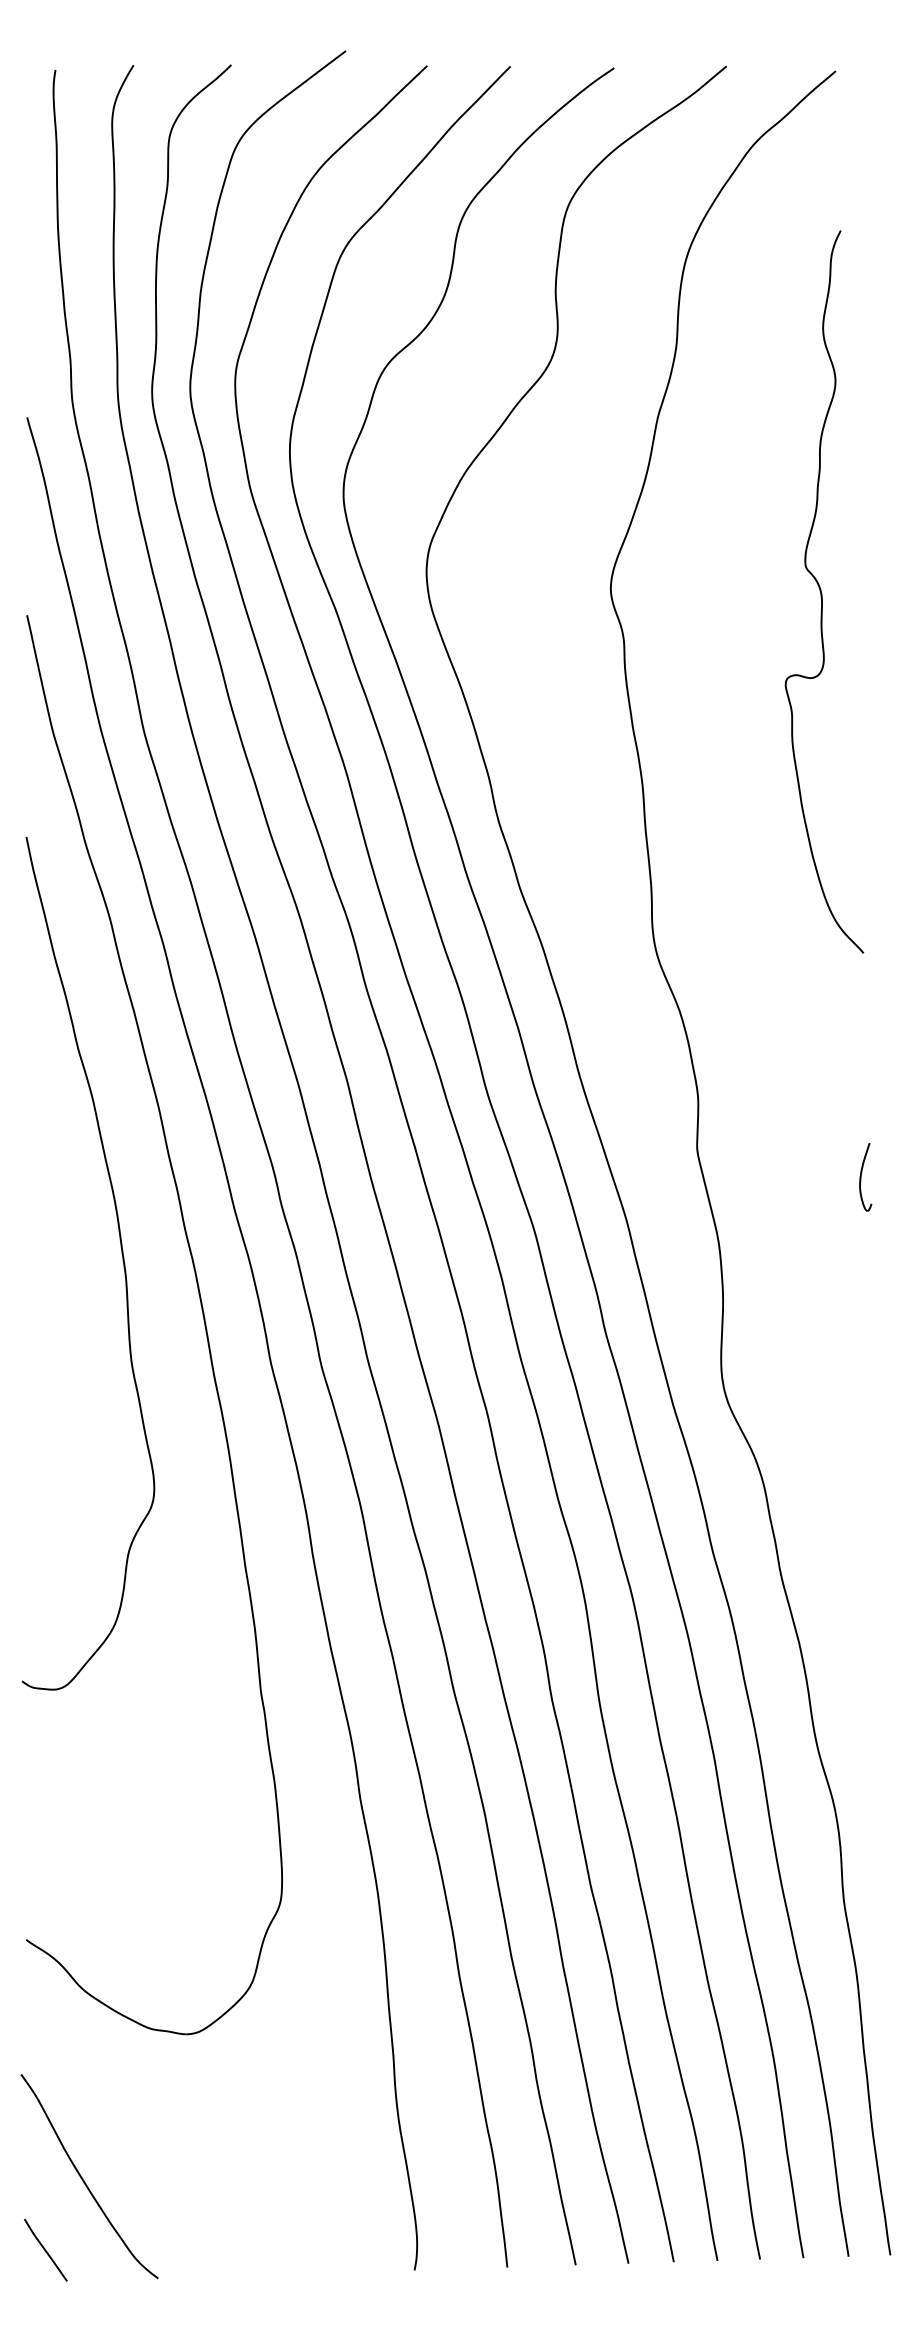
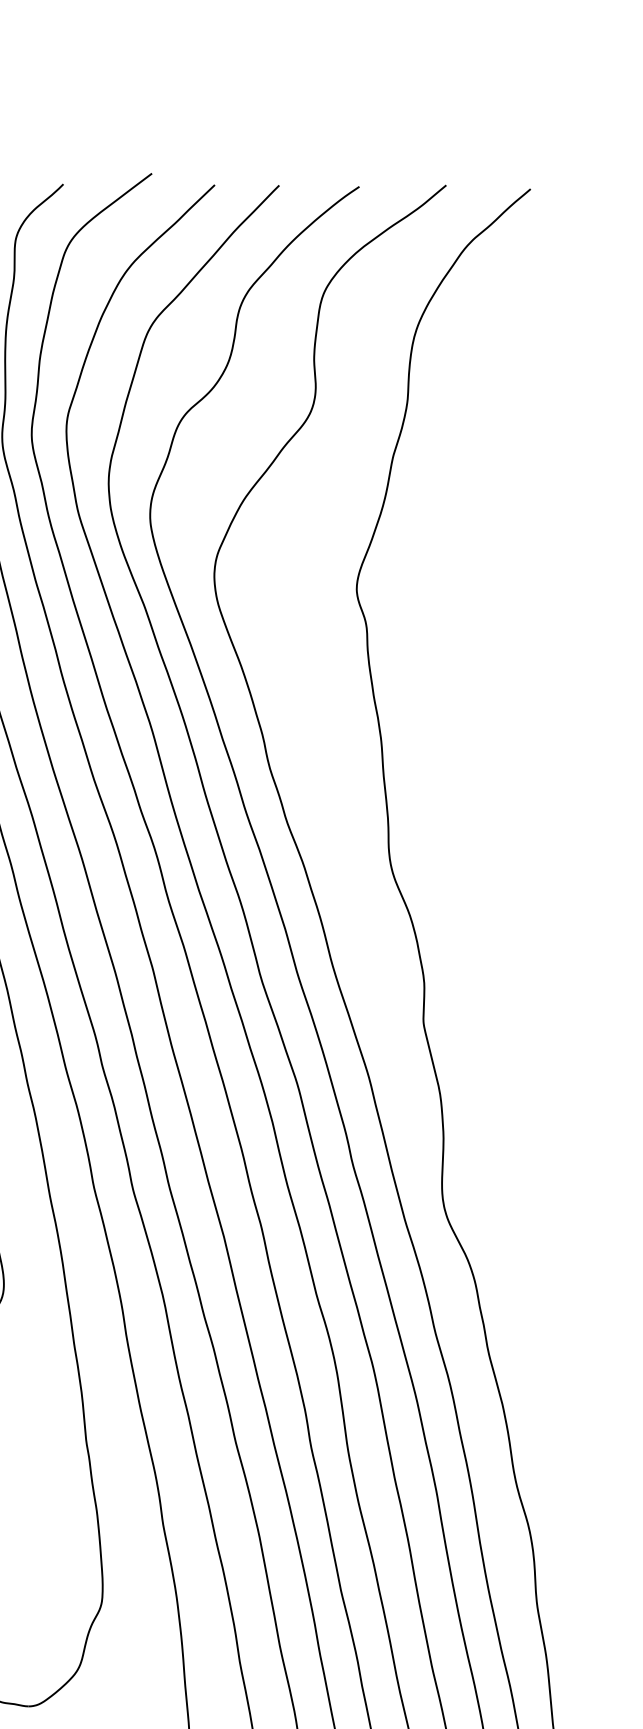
curve: (822, 593) -> (520, 592), removed
curve: (861, 1177) -> (550, 1044), removed

